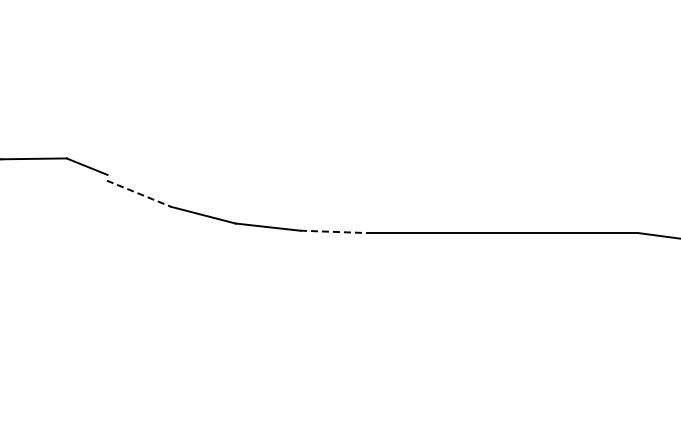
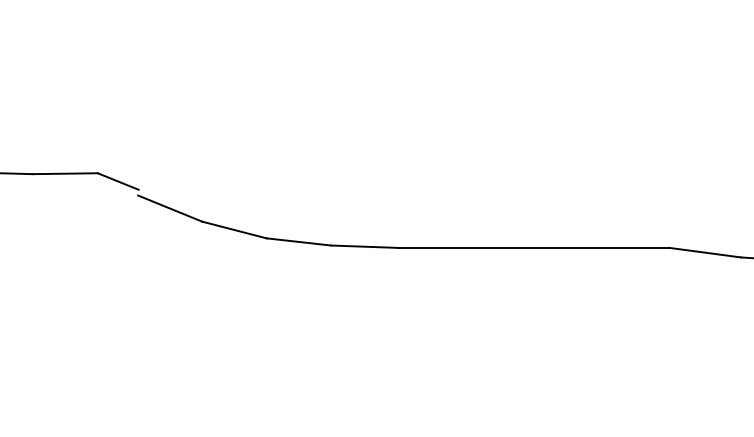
line: (139, 193) -> (170, 208), dashed -> solid
line: (333, 231) -> (364, 246), dashed -> solid

